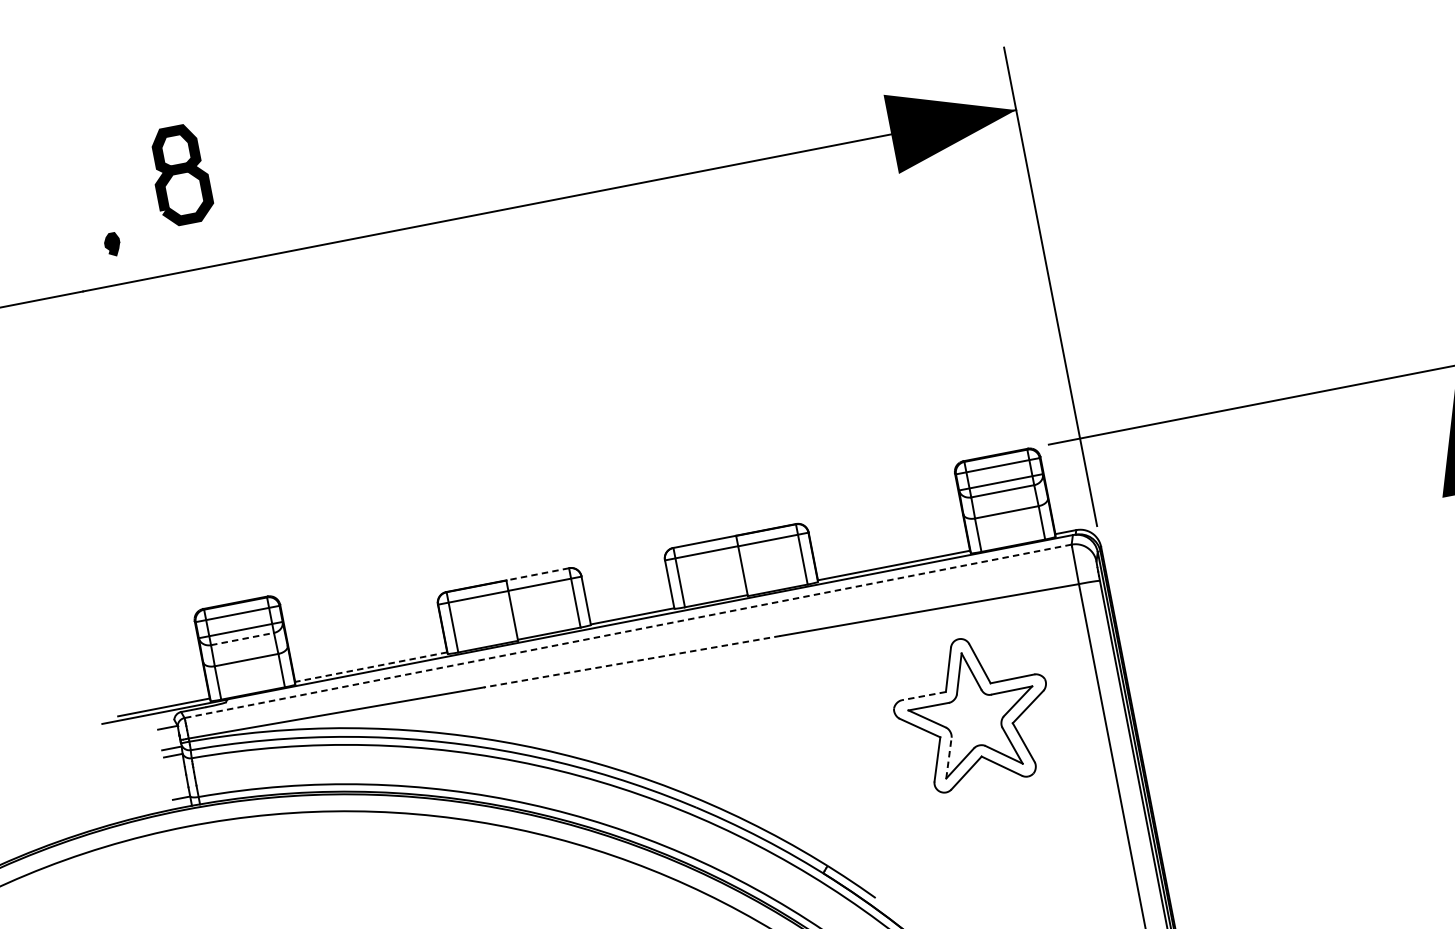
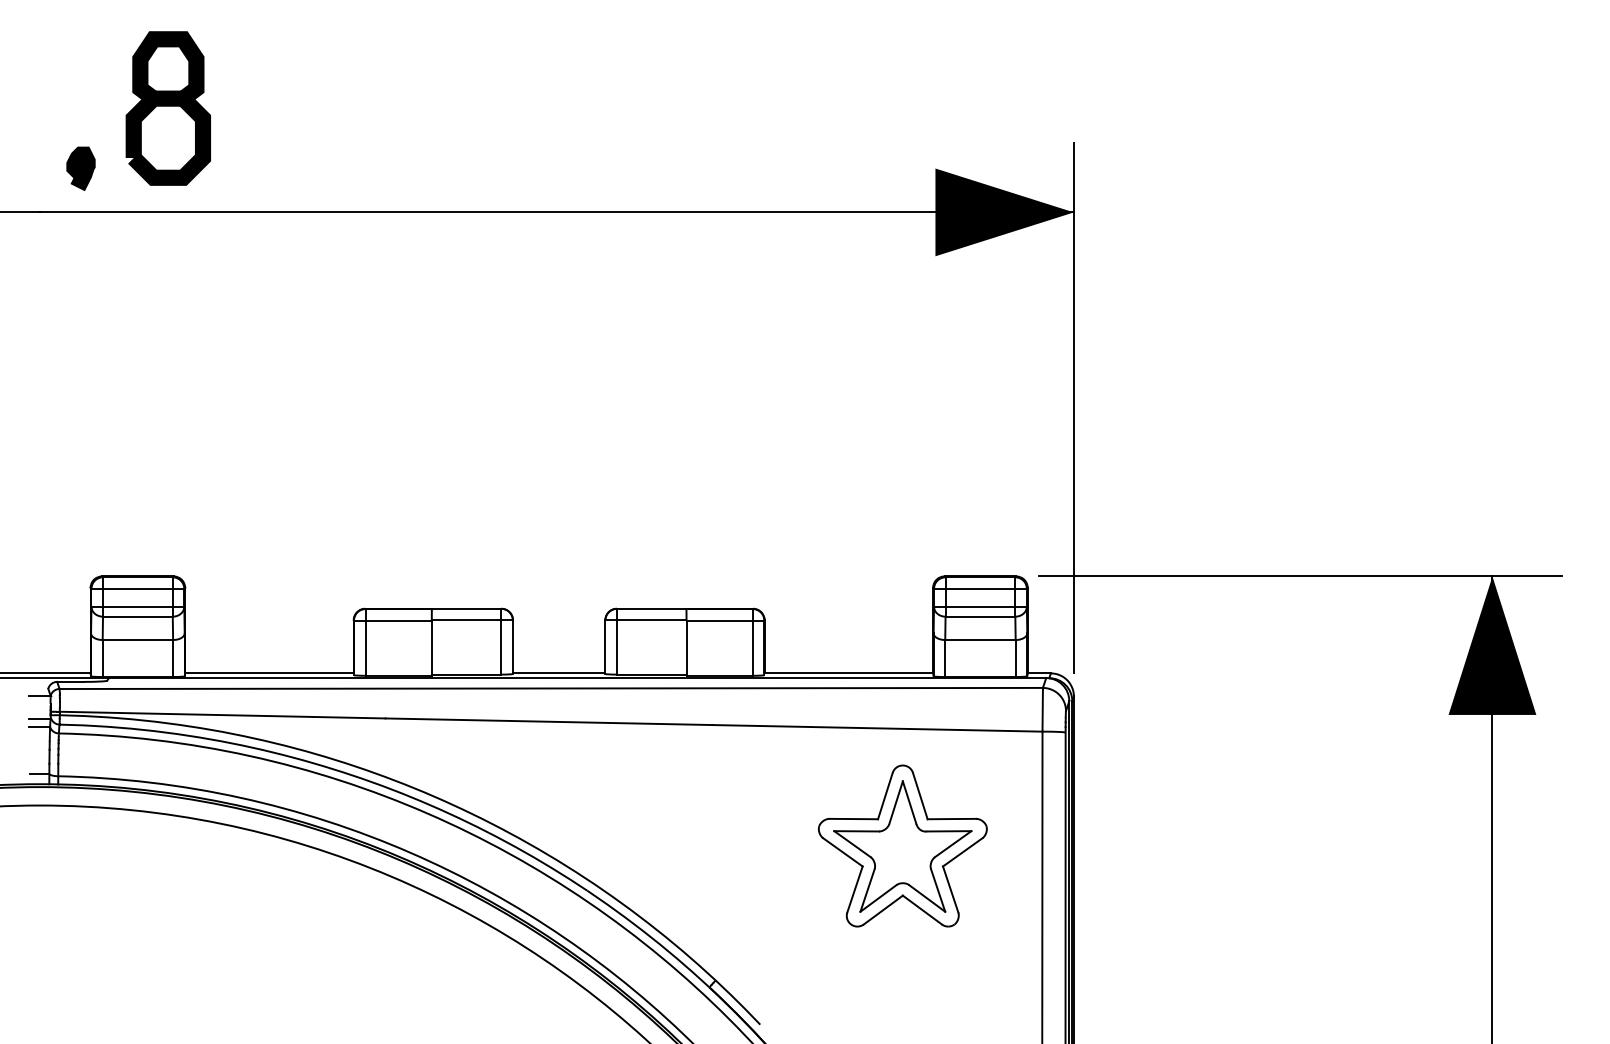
part: (180, 175) -> (167, 108), size x1.43
part: (112, 244) -> (80, 168), size x1.67
line: (537, 574) -> (466, 608), dashed -> solid
line: (628, 631) -> (551, 688), dashed -> solid
line: (242, 638) -> (137, 616), dashed -> solid
line: (632, 661) -> (549, 721), dashed -> solid
line: (370, 667) -> (268, 673), dashed -> solid
line: (923, 696) -> (853, 819), dashed -> solid
line: (948, 758) -> (867, 890), dashed -> solid

